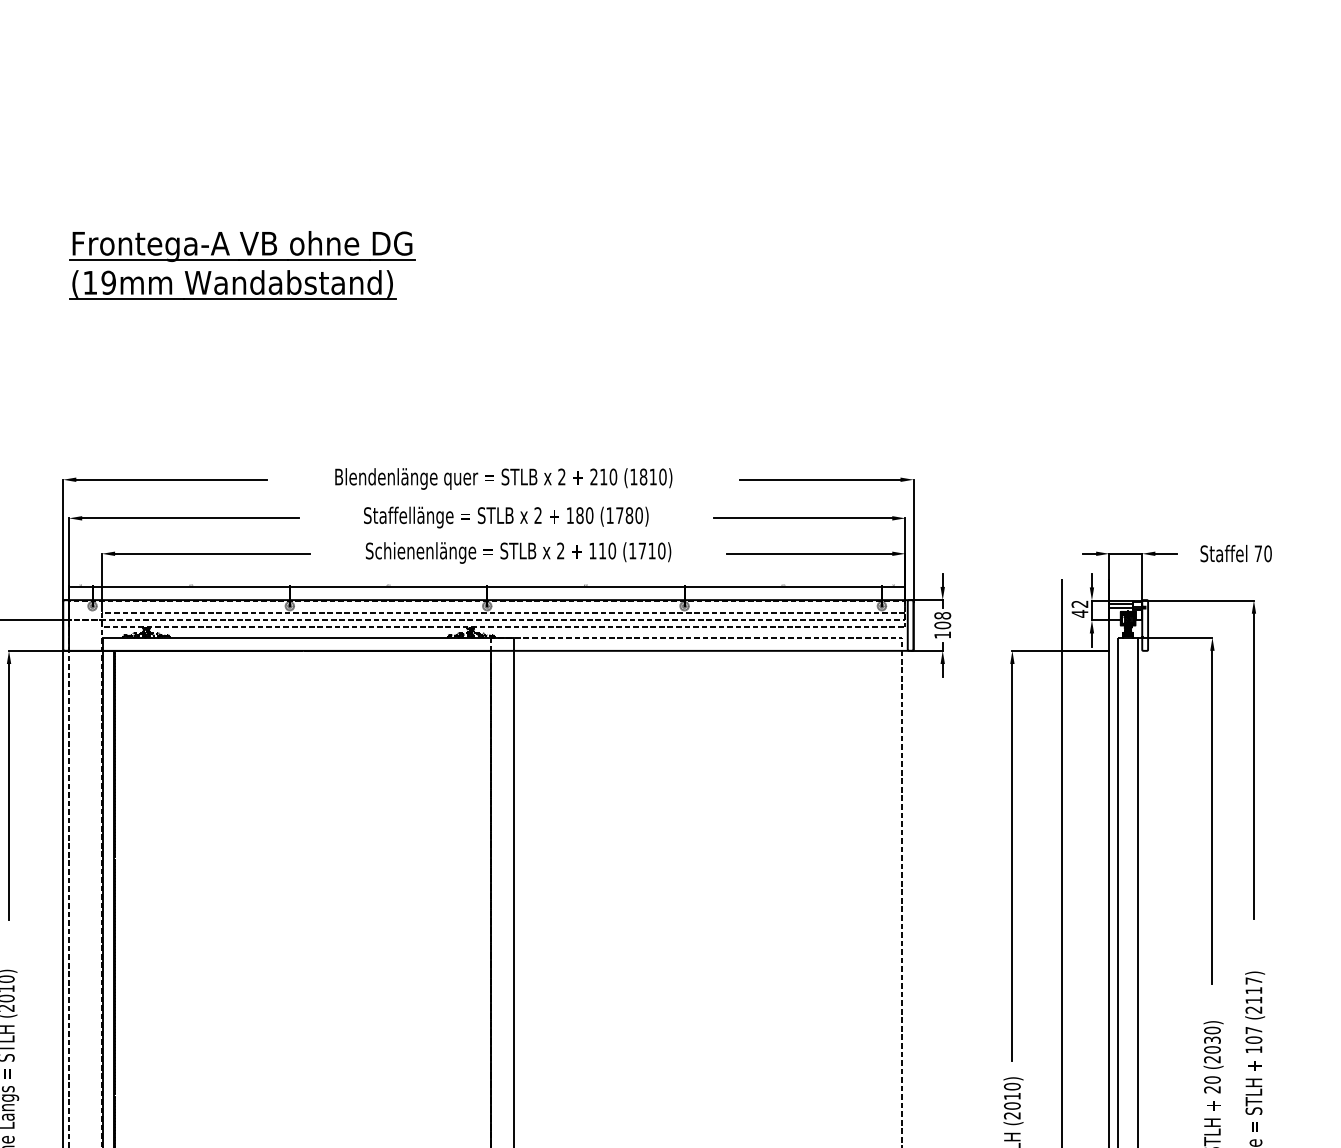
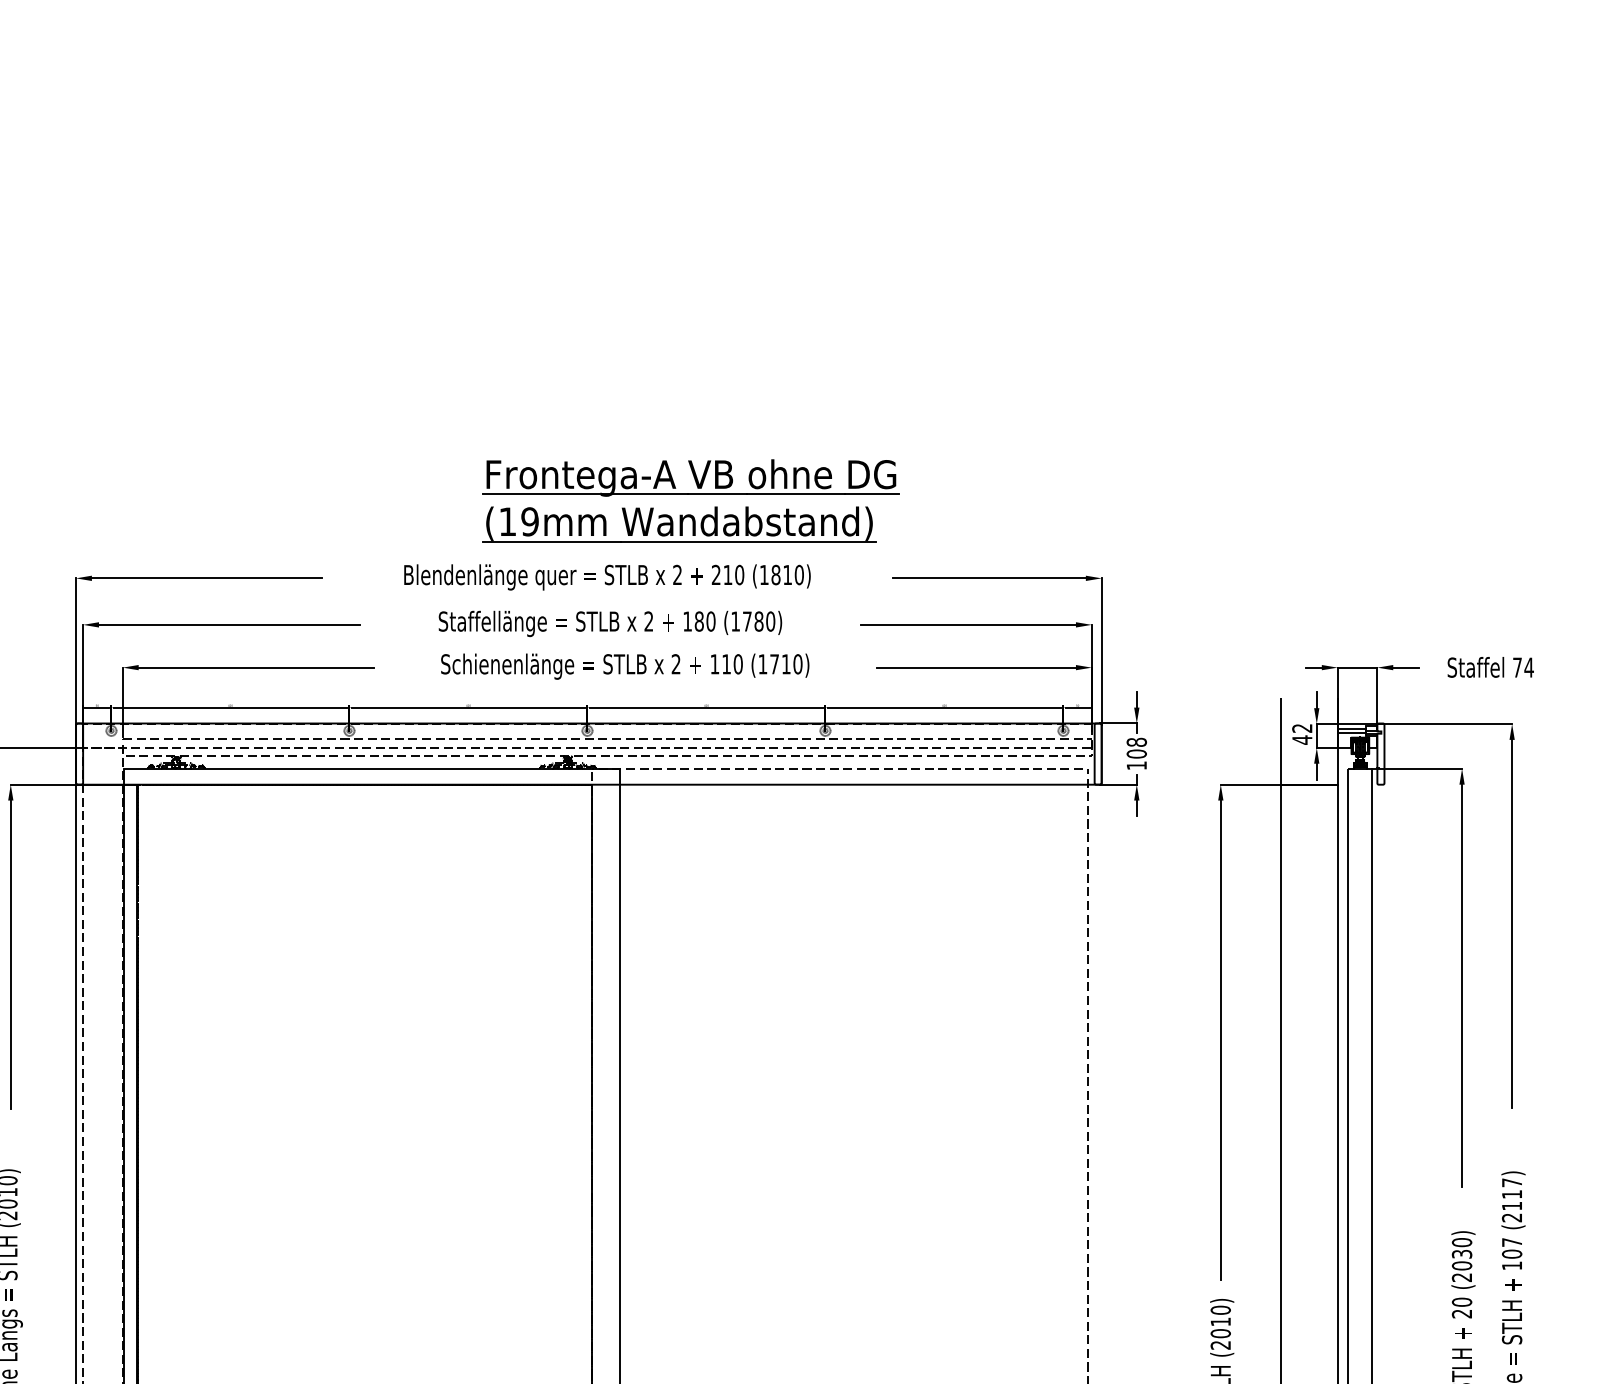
part: (241, 265) -> (690, 500), moved
text: (1267, 553) -> (1528, 667), 70 -> 74

